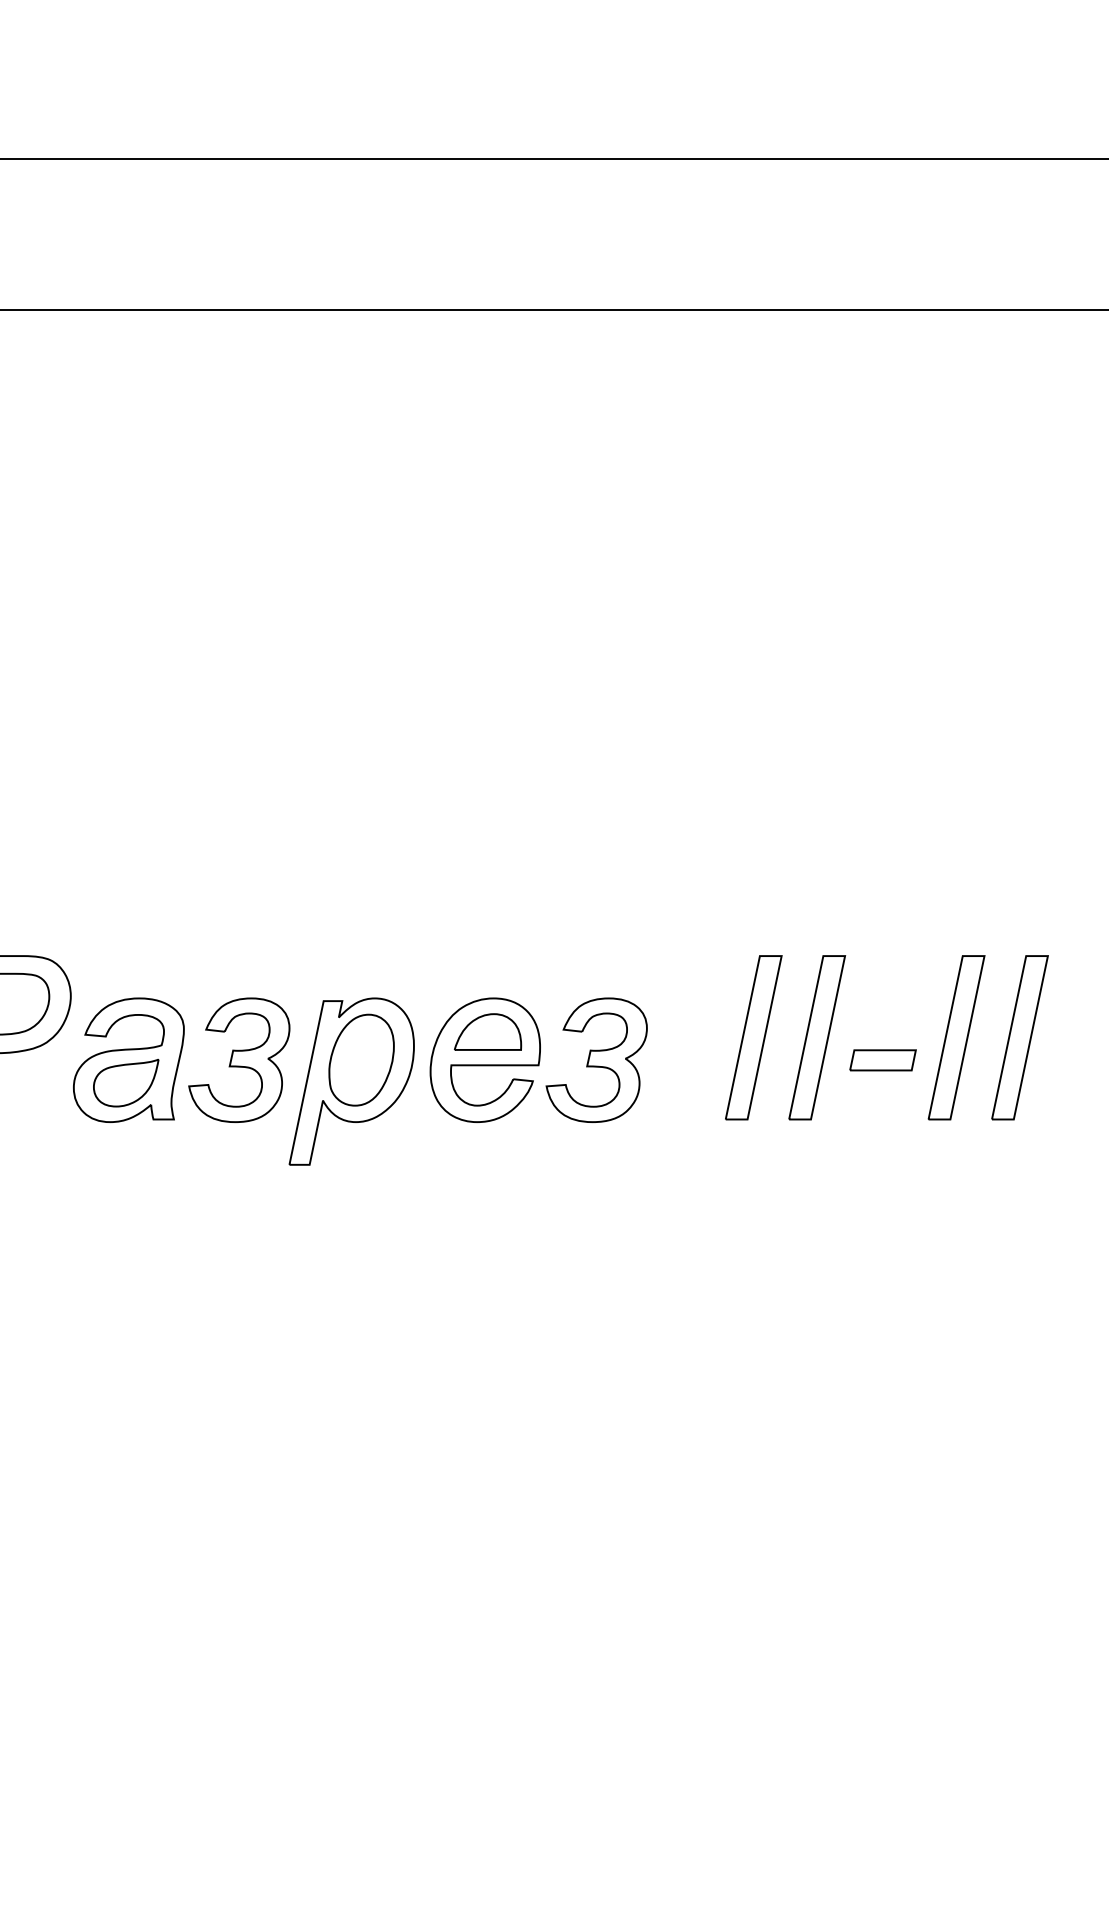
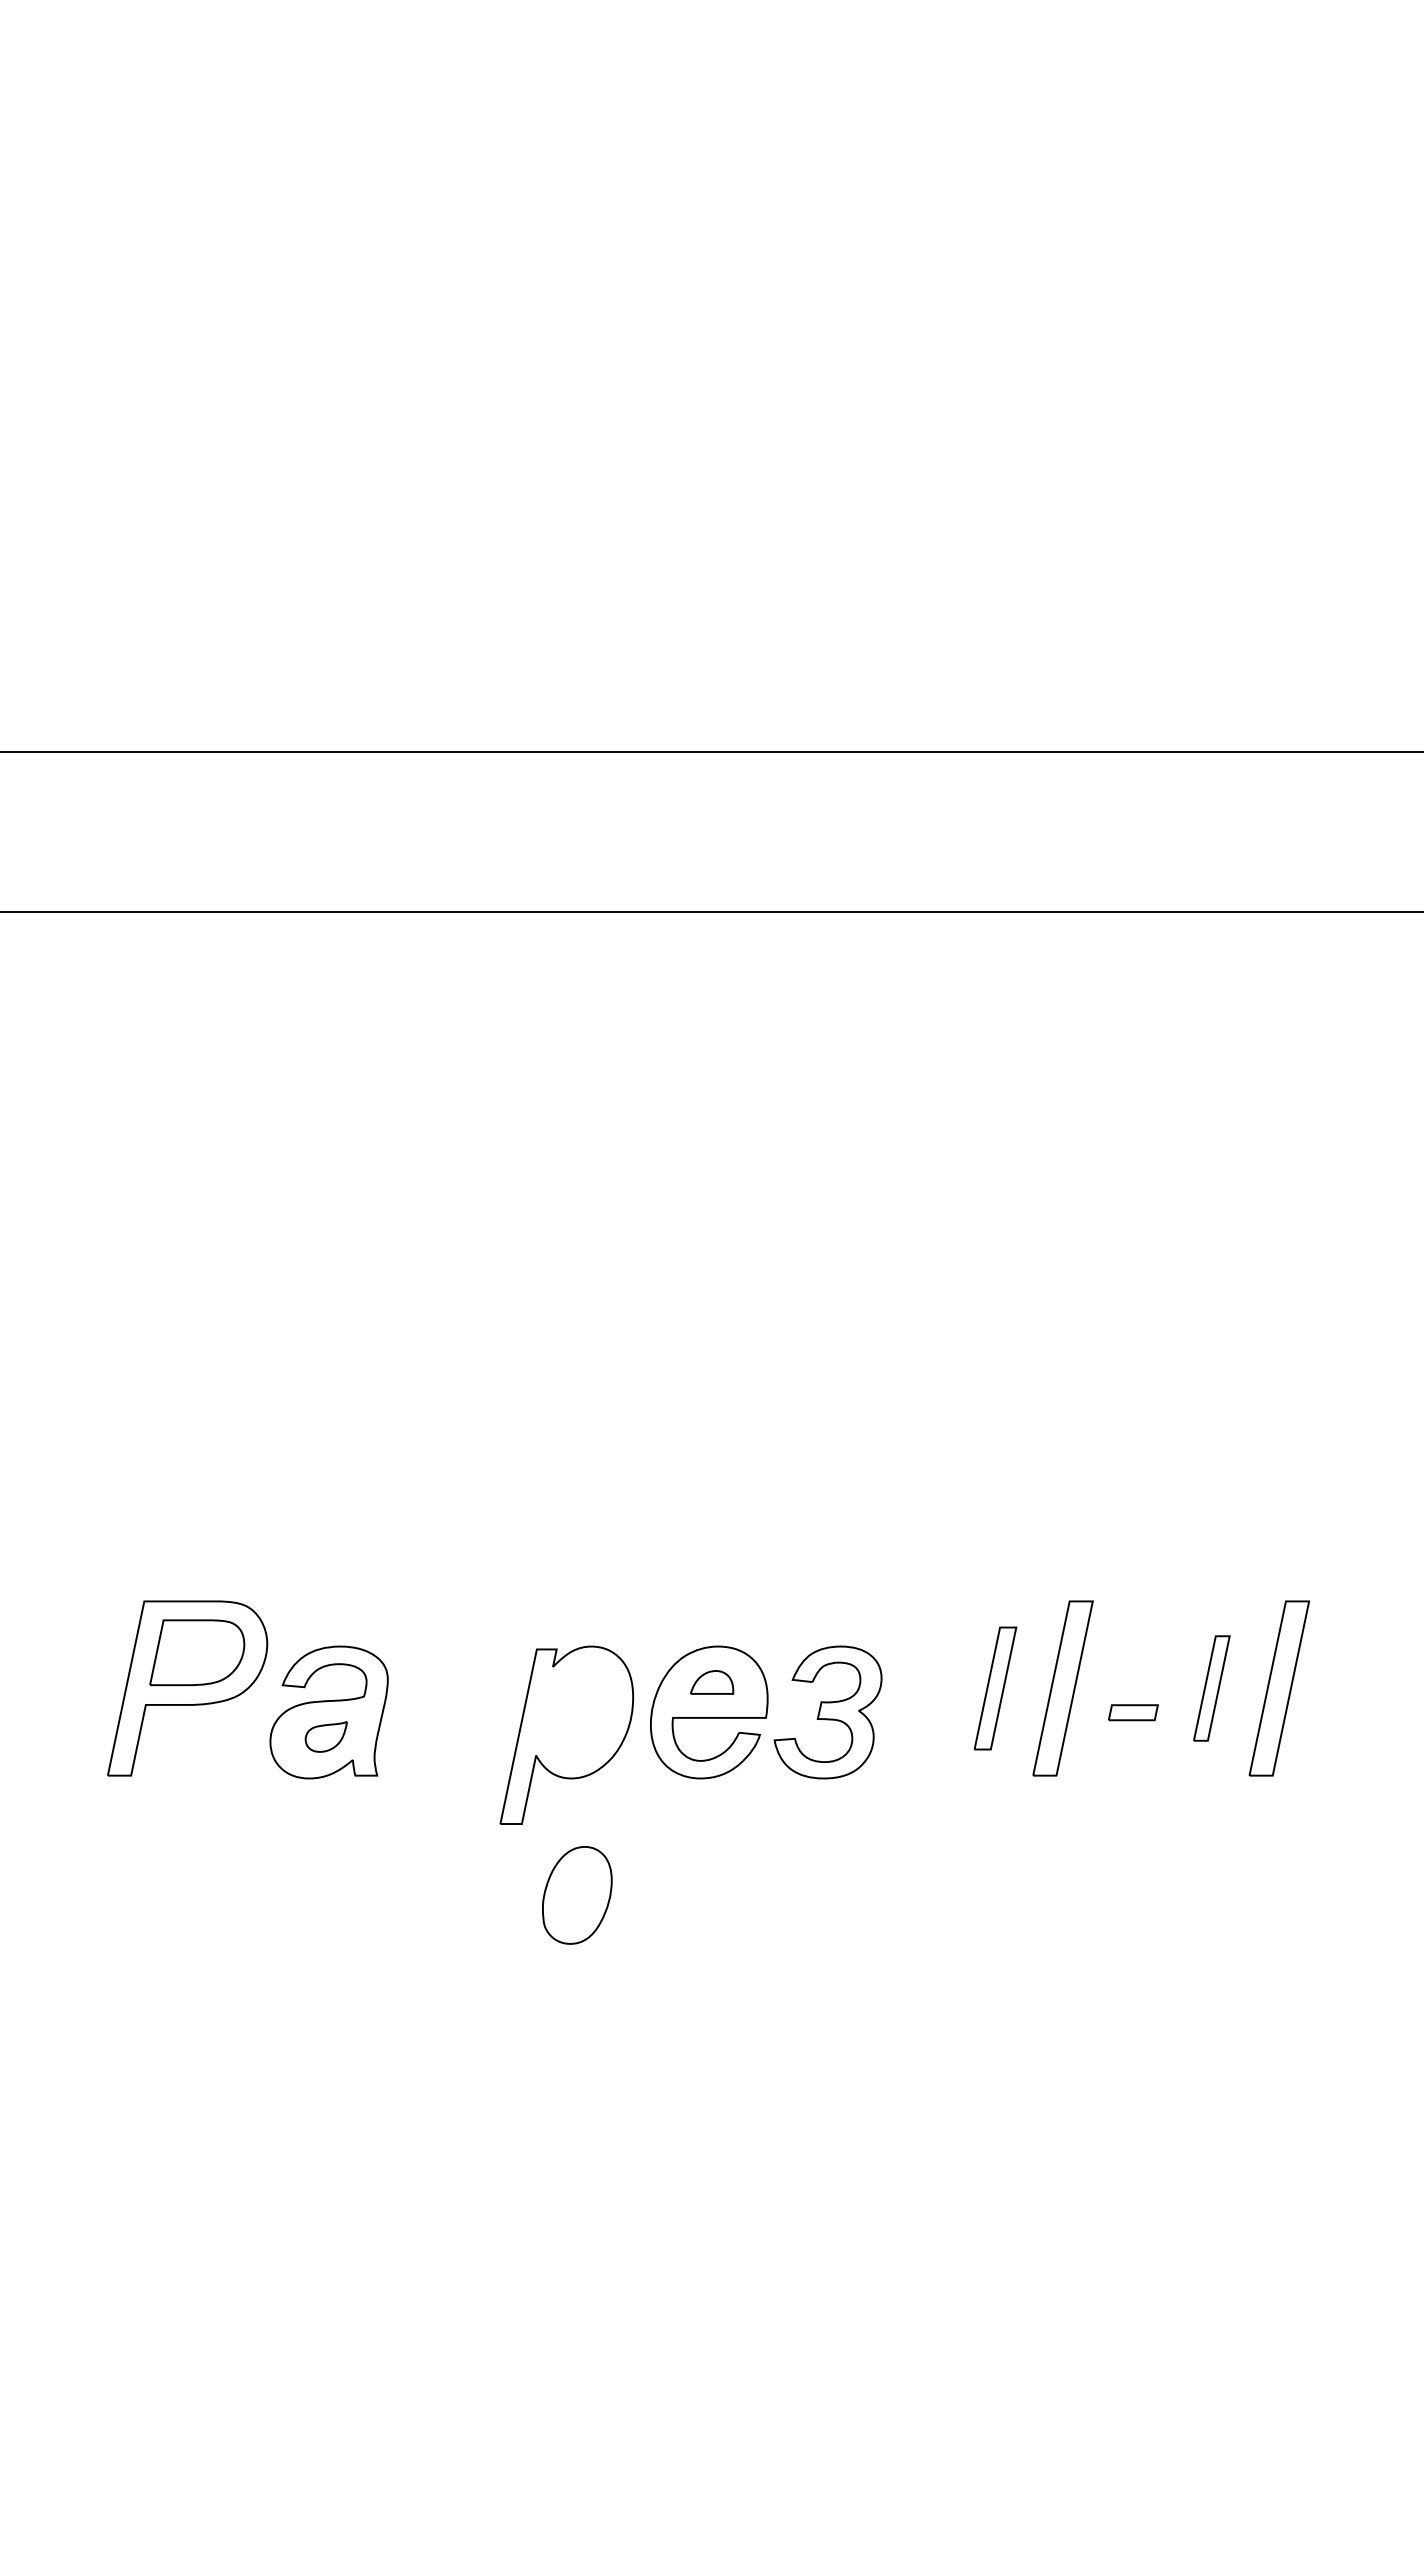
part: (487, 1032) -> (711, 1682), size x0.6
part: (753, 1037) -> (995, 1688), size x0.7
part: (956, 1037) -> (1211, 1688), size x0.6
part: (238, 1060) -> (446, 1712), removed
part: (361, 1060) -> (577, 1895), moved
part: (883, 1060) -> (1133, 1712), size x0.7
part: (126, 1082) -> (326, 1736), size x0.6

